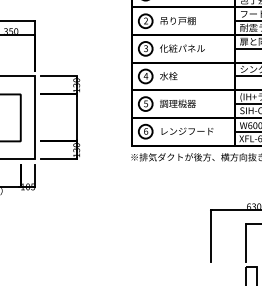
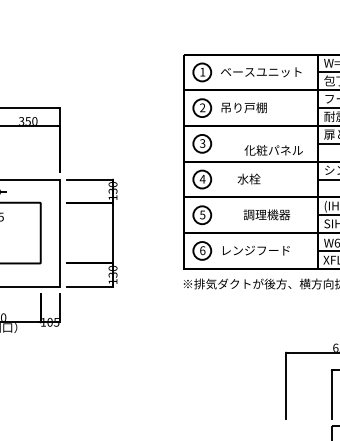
text: (182, 48) -> (273, 150), moved
text: (168, 75) -> (248, 178), moved
text: (177, 103) -> (266, 214), moved

